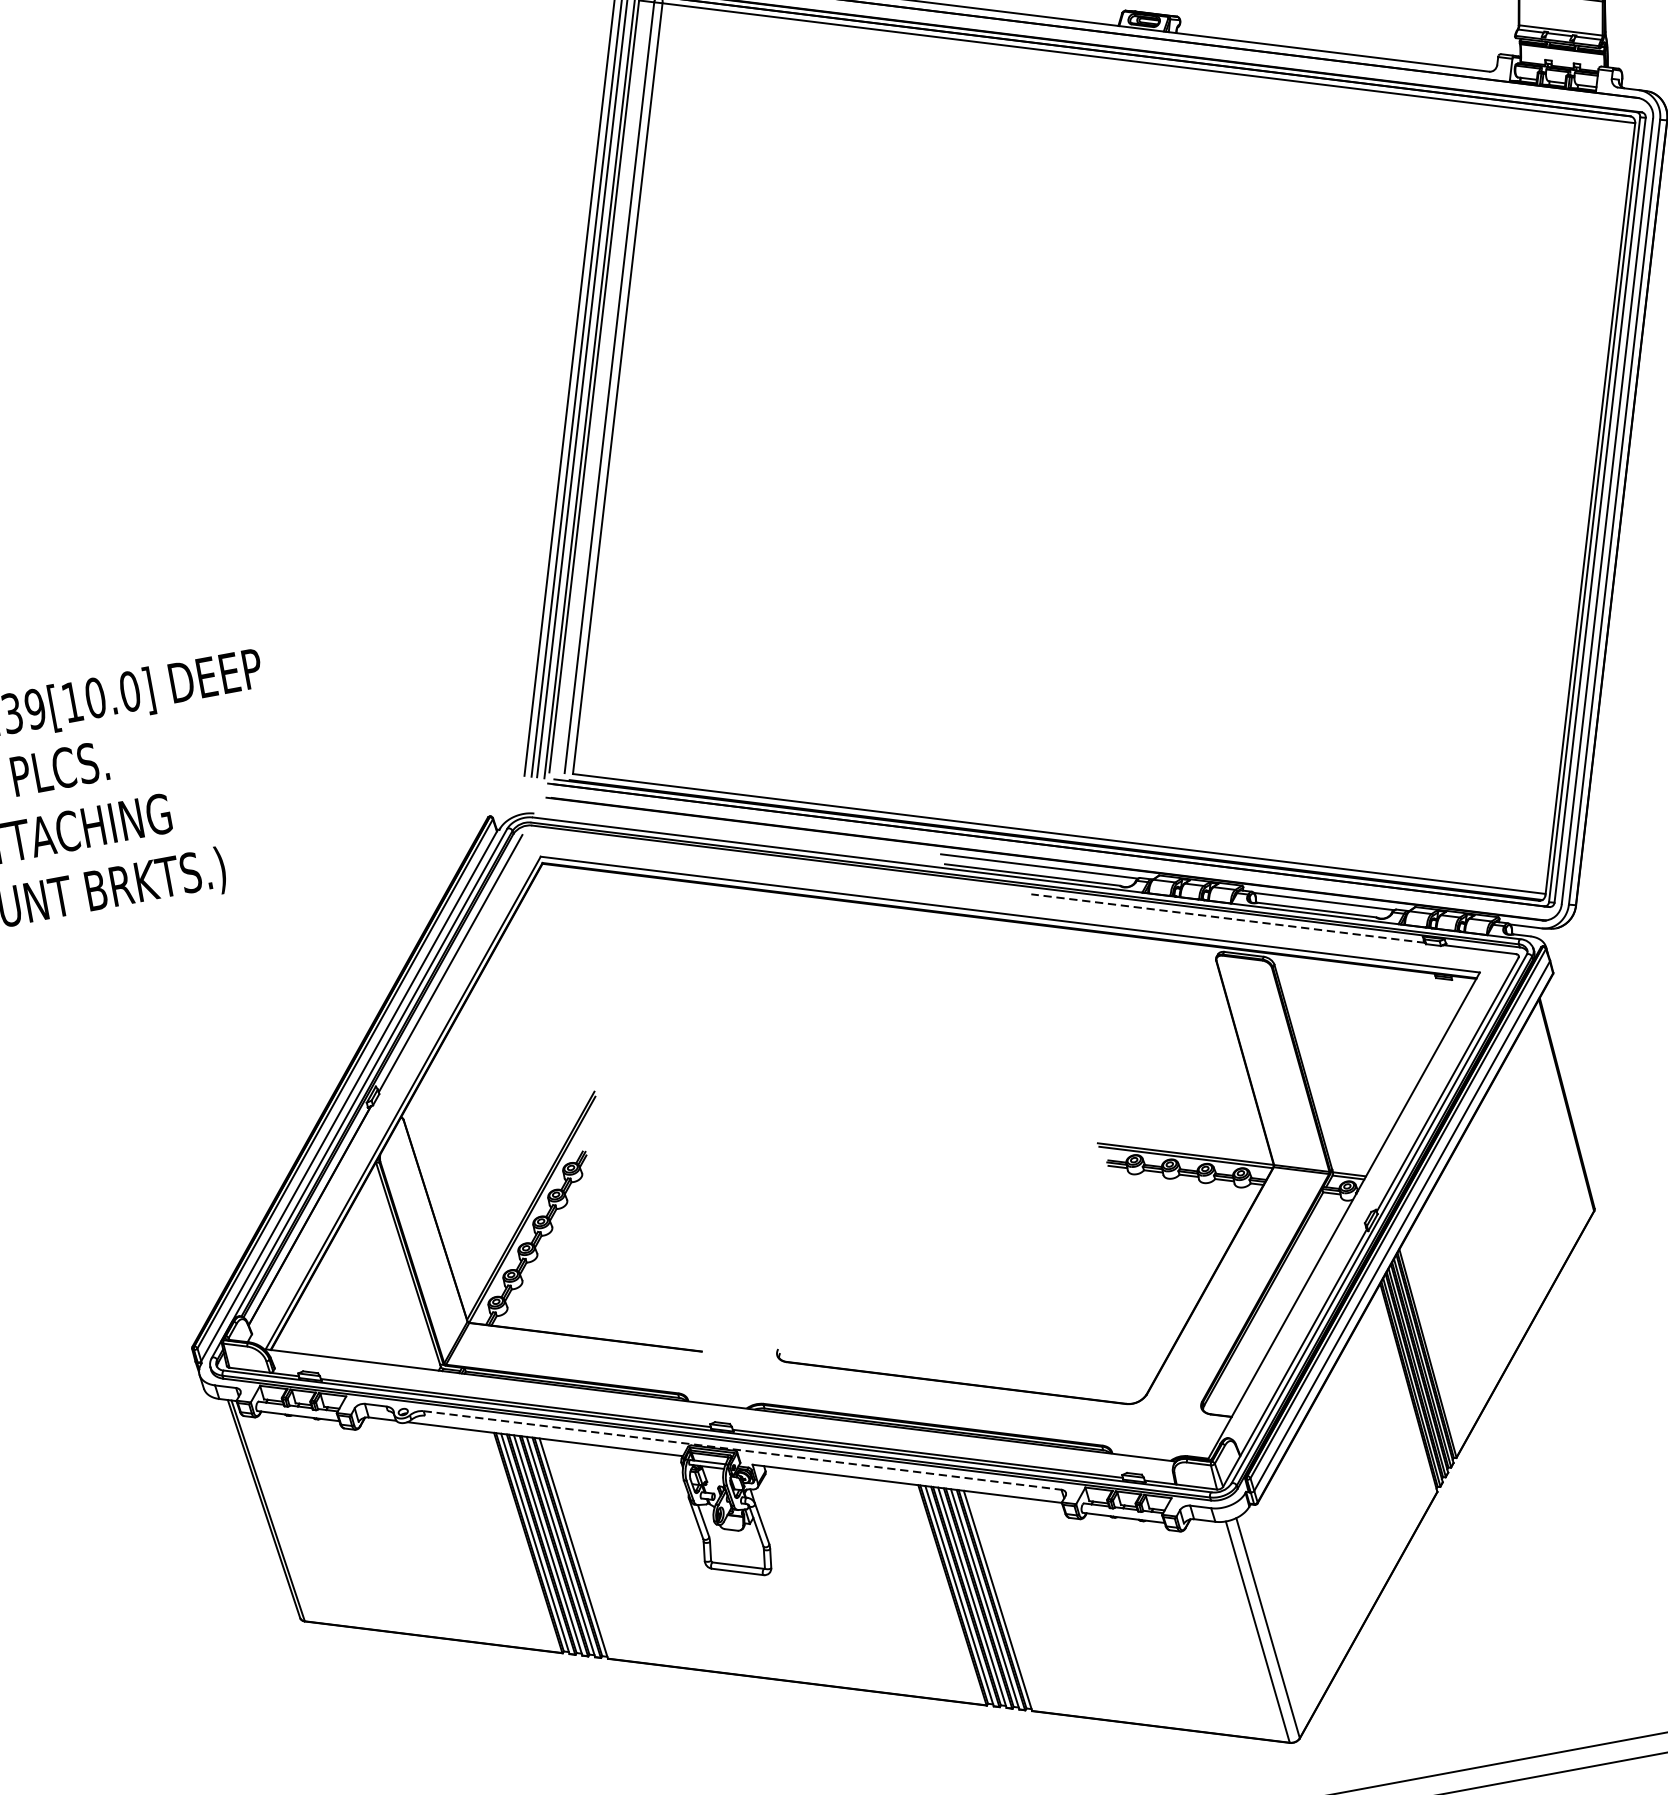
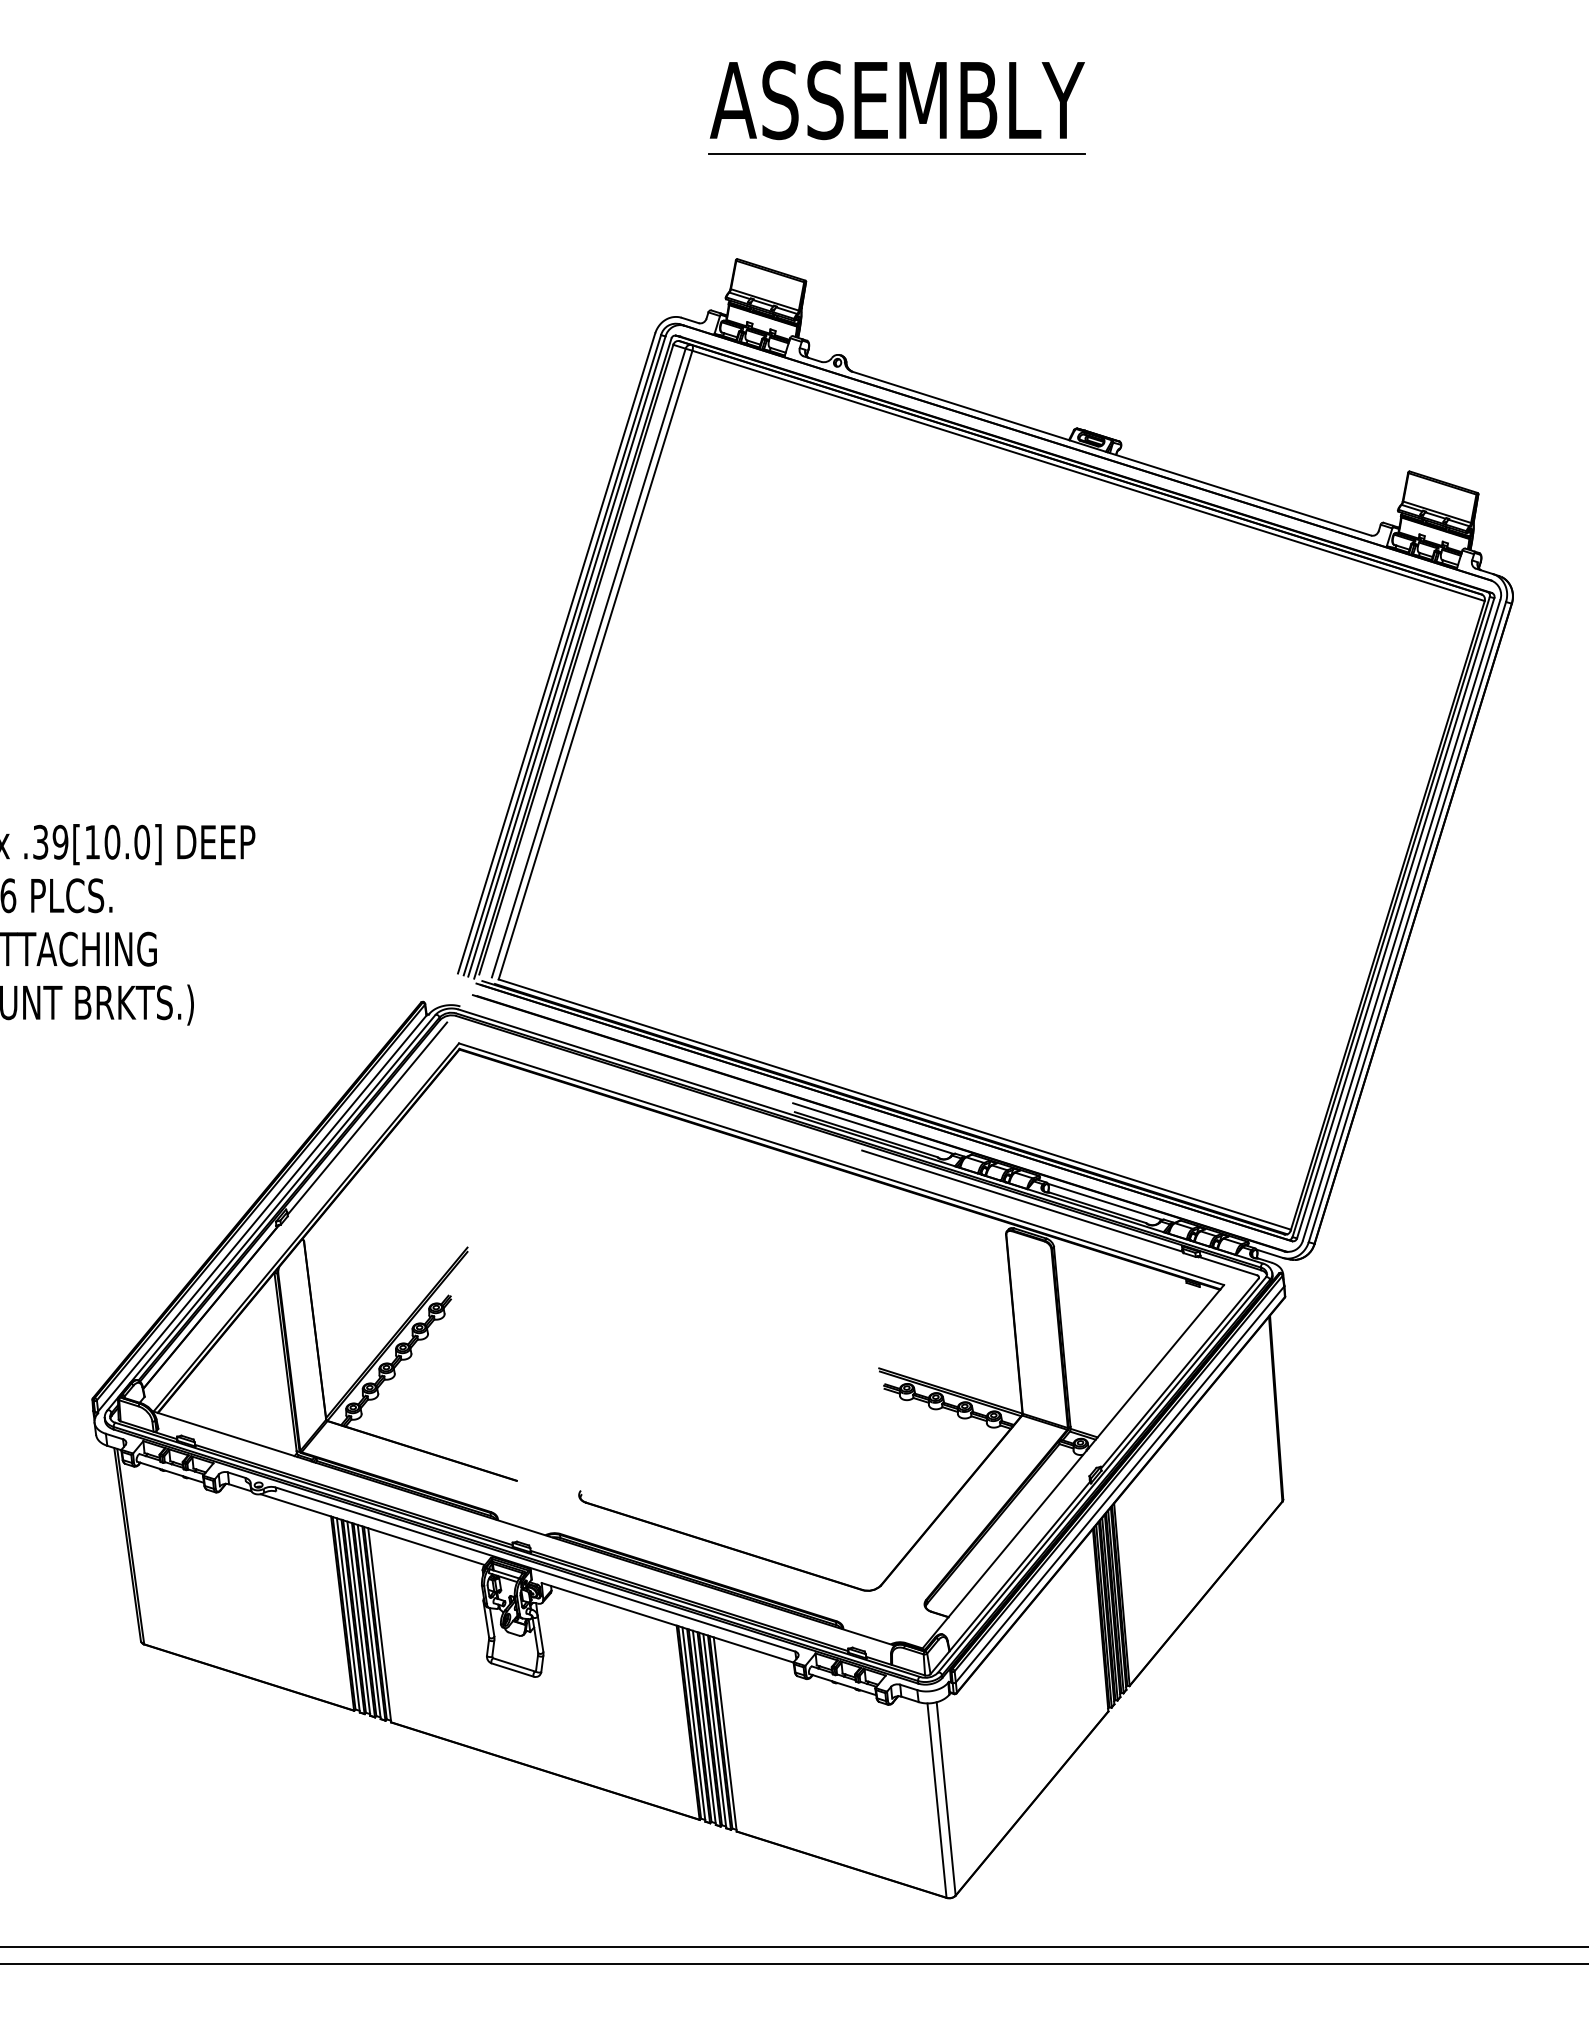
line: (1228, 918) -> (1022, 1201), dashed -> solid
line: (743, 1450) -> (536, 1569), dashed -> solid

